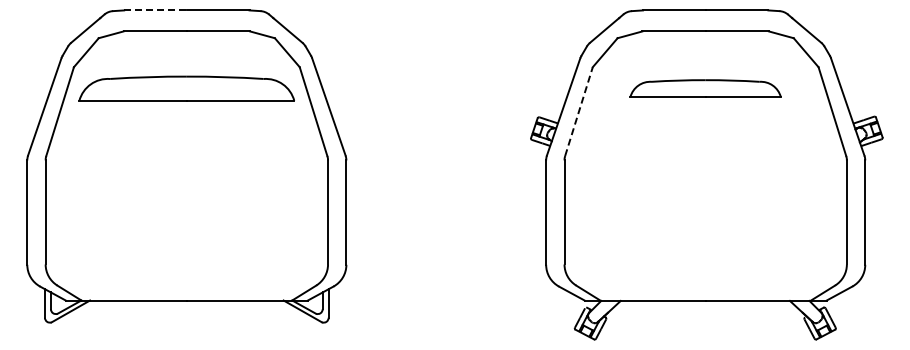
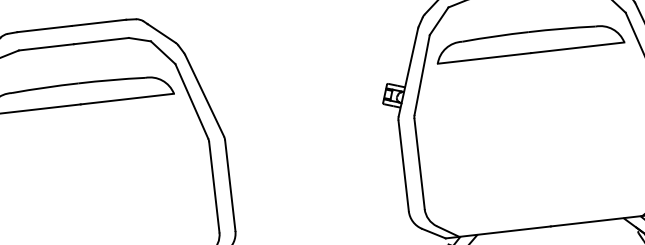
line: (156, 10) -> (45, 29), dashed -> solid
part: (705, 88) -> (529, 42), size x1.43
line: (578, 111) -> (421, 74), dashed -> solid

